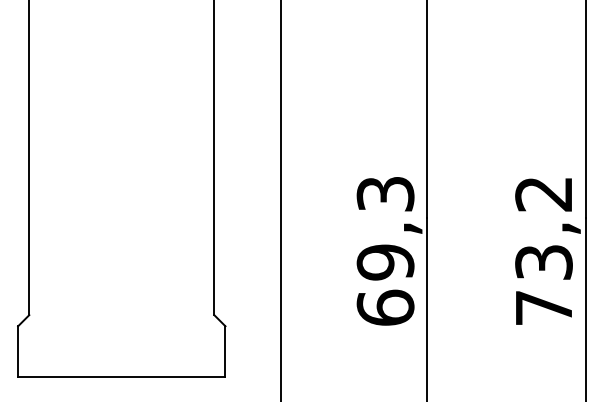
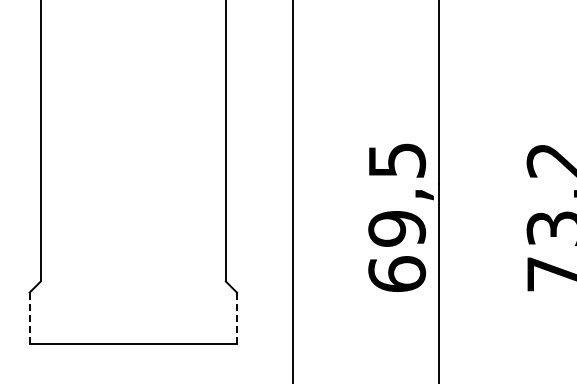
text: (384, 193) -> (396, 159), 69,3 -> 69,5
line: (18, 351) -> (30, 317), solid -> dashed
line: (225, 351) -> (237, 317), solid -> dashed

